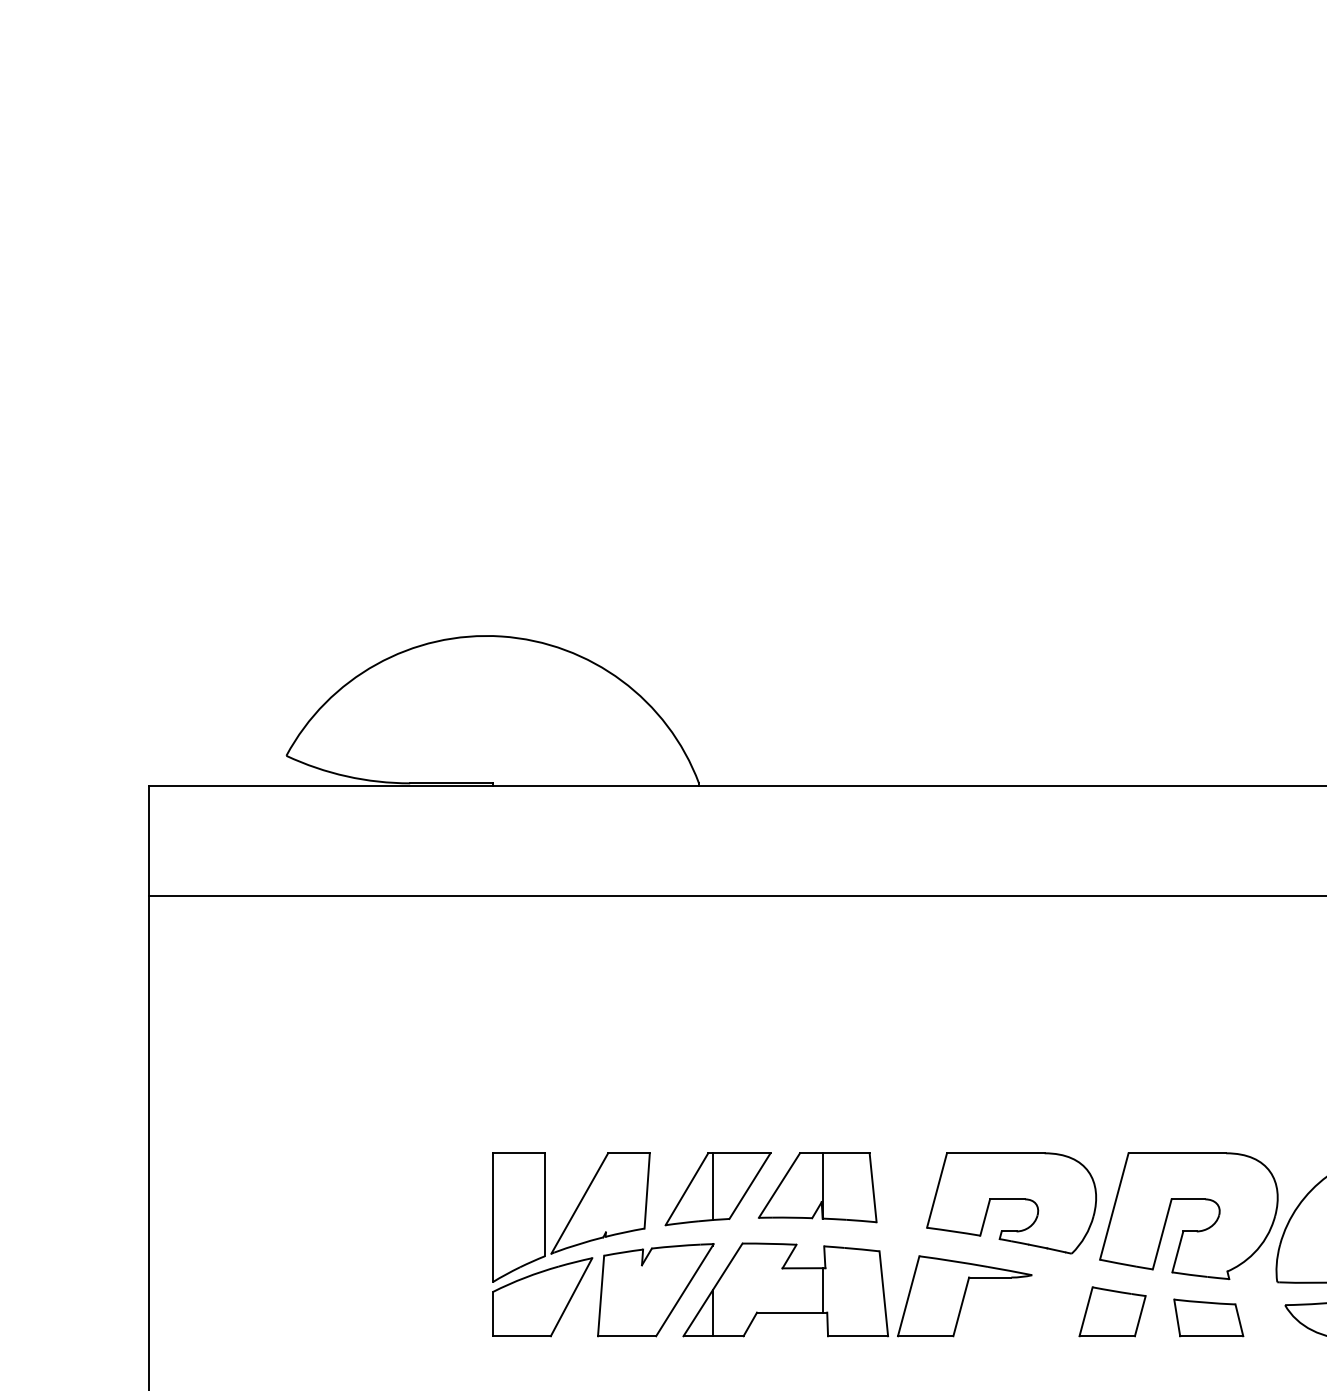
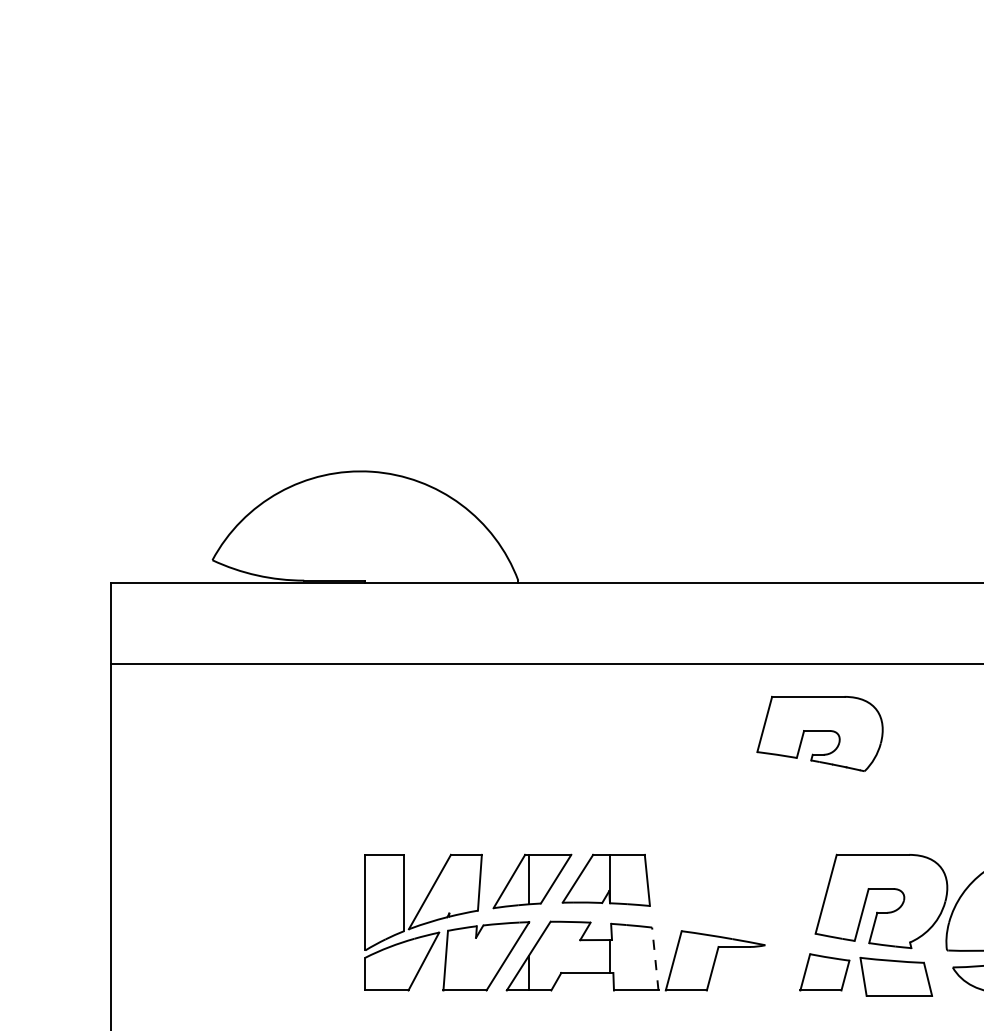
part: (1010, 1202) -> (819, 733), moved
line: (884, 1294) -> (655, 959), solid -> dashed
part: (1207, 1317) -> (895, 976), size x1.4

